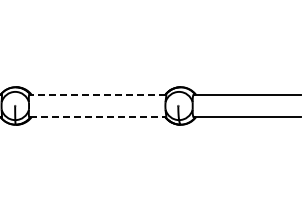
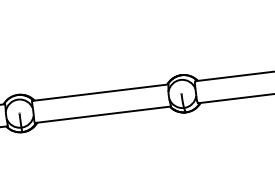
line: (97, 94) -> (99, 92), dashed -> solid
line: (98, 117) -> (103, 115), dashed -> solid

